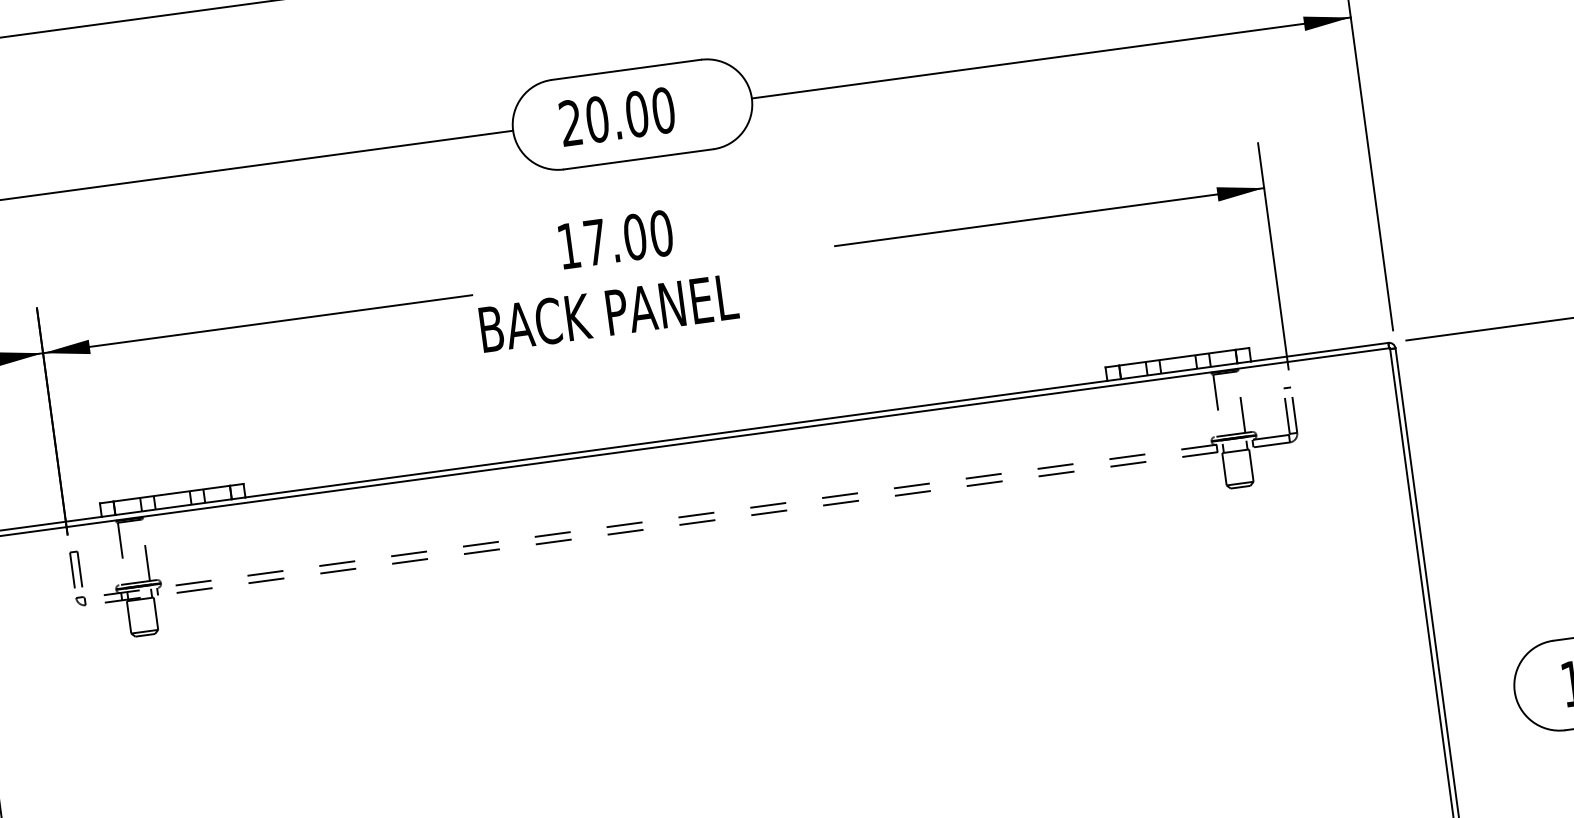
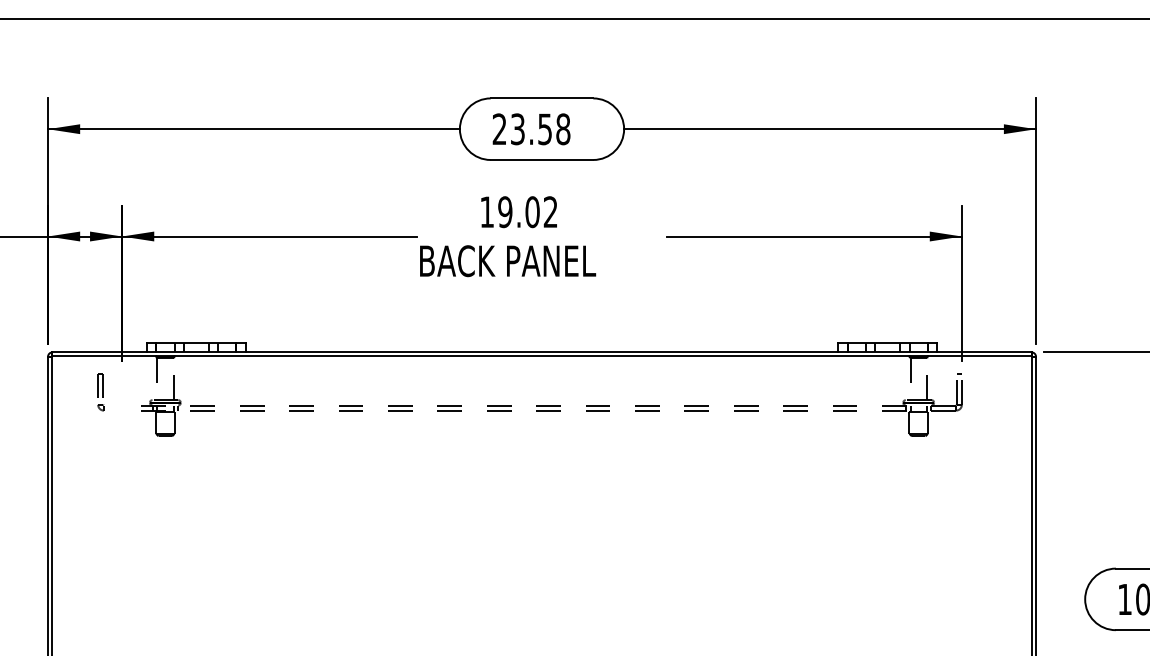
text: (630, 115) -> (540, 129), 20.00 -> 23.58
text: (627, 238) -> (527, 212), 17.00 -> 19.02
part: (77, 579) -> (100, 392), moved

